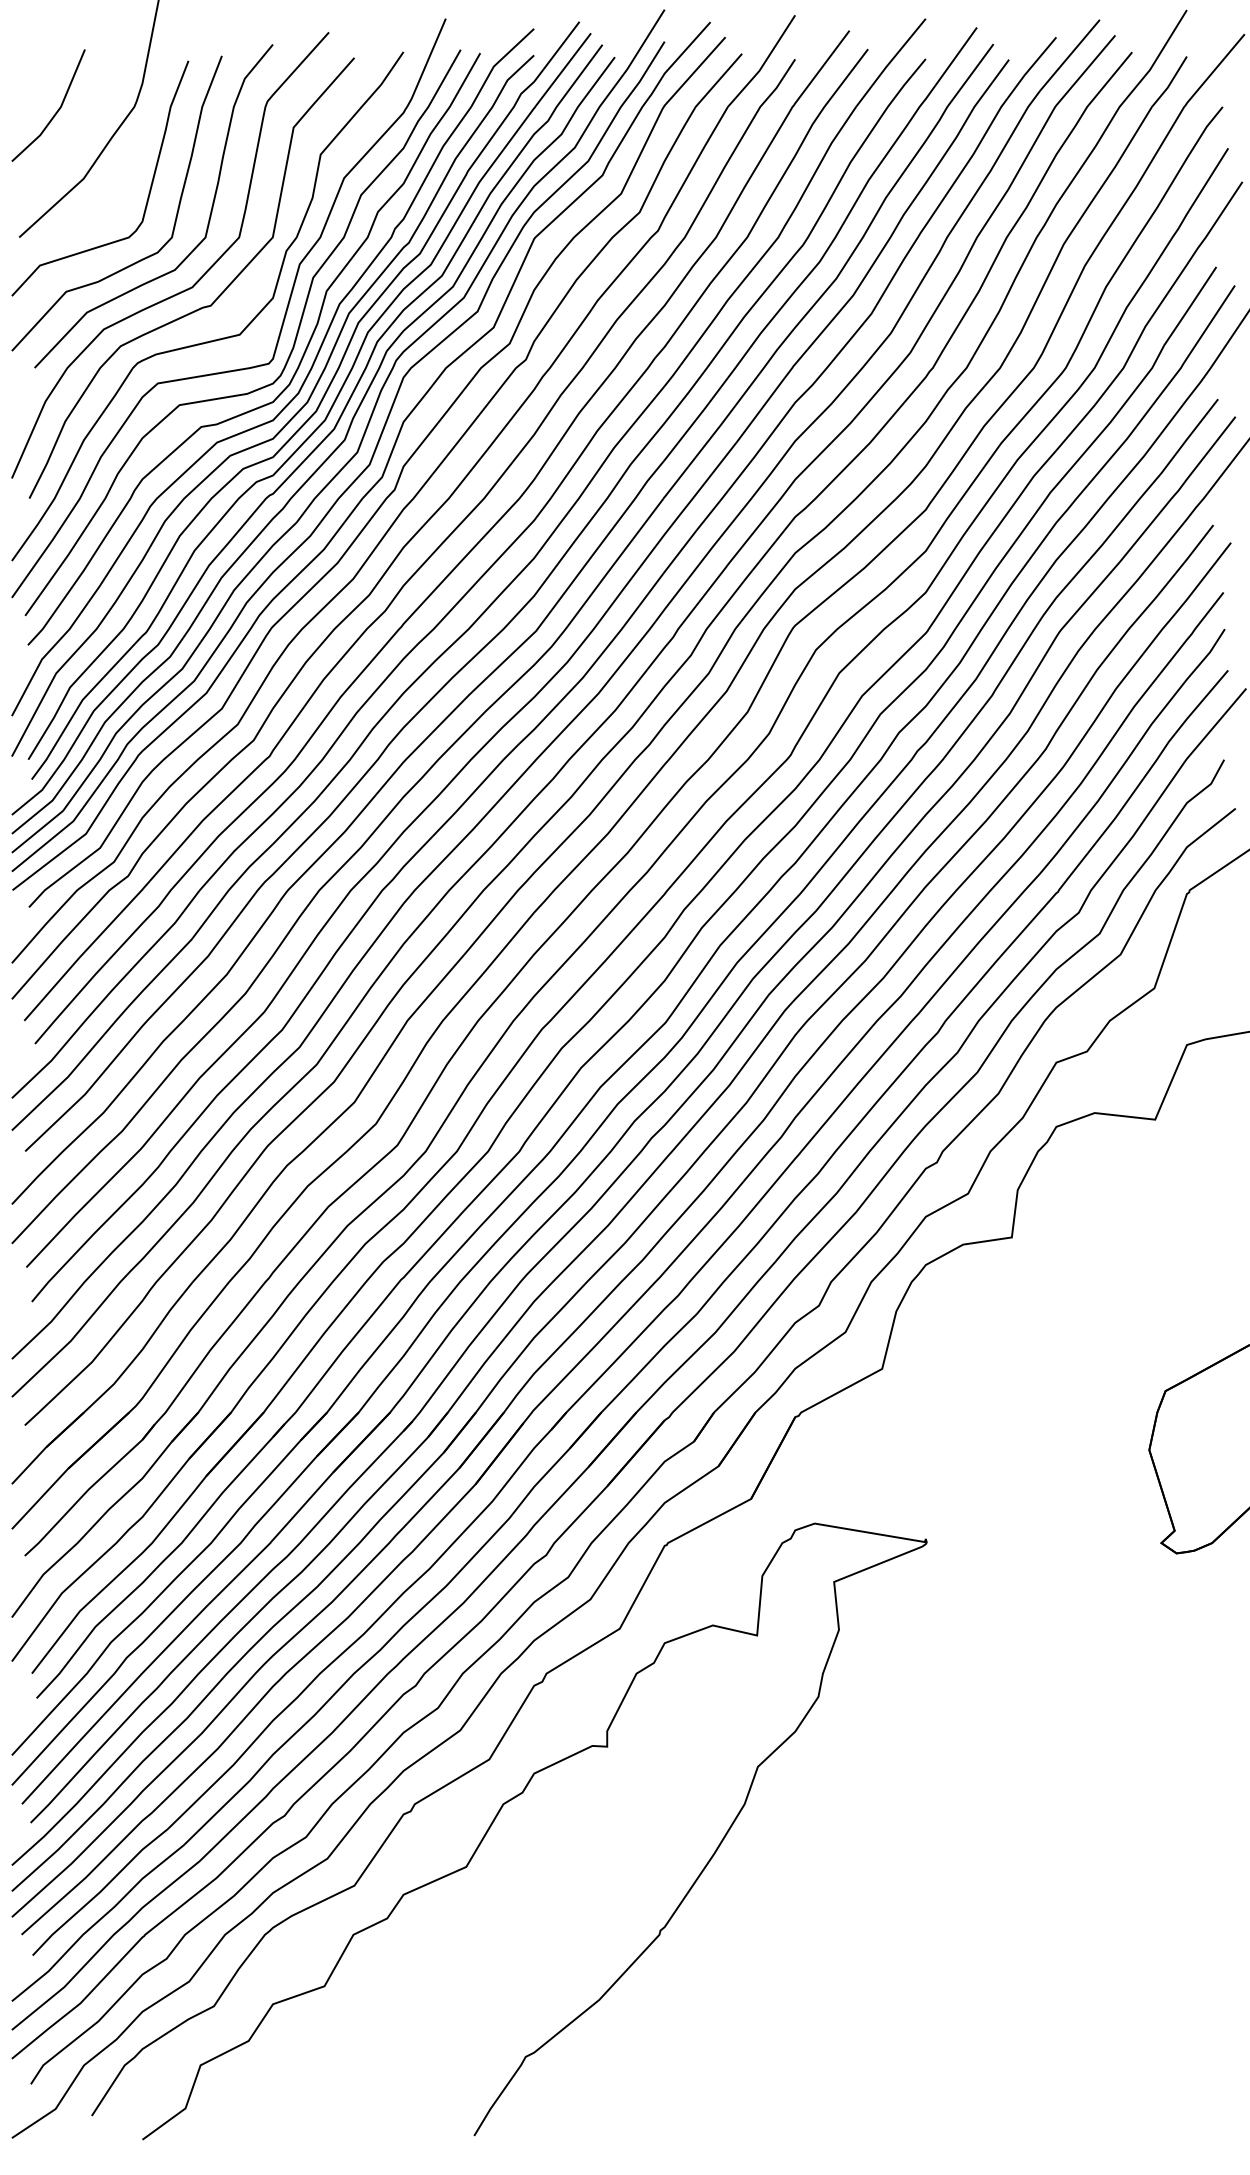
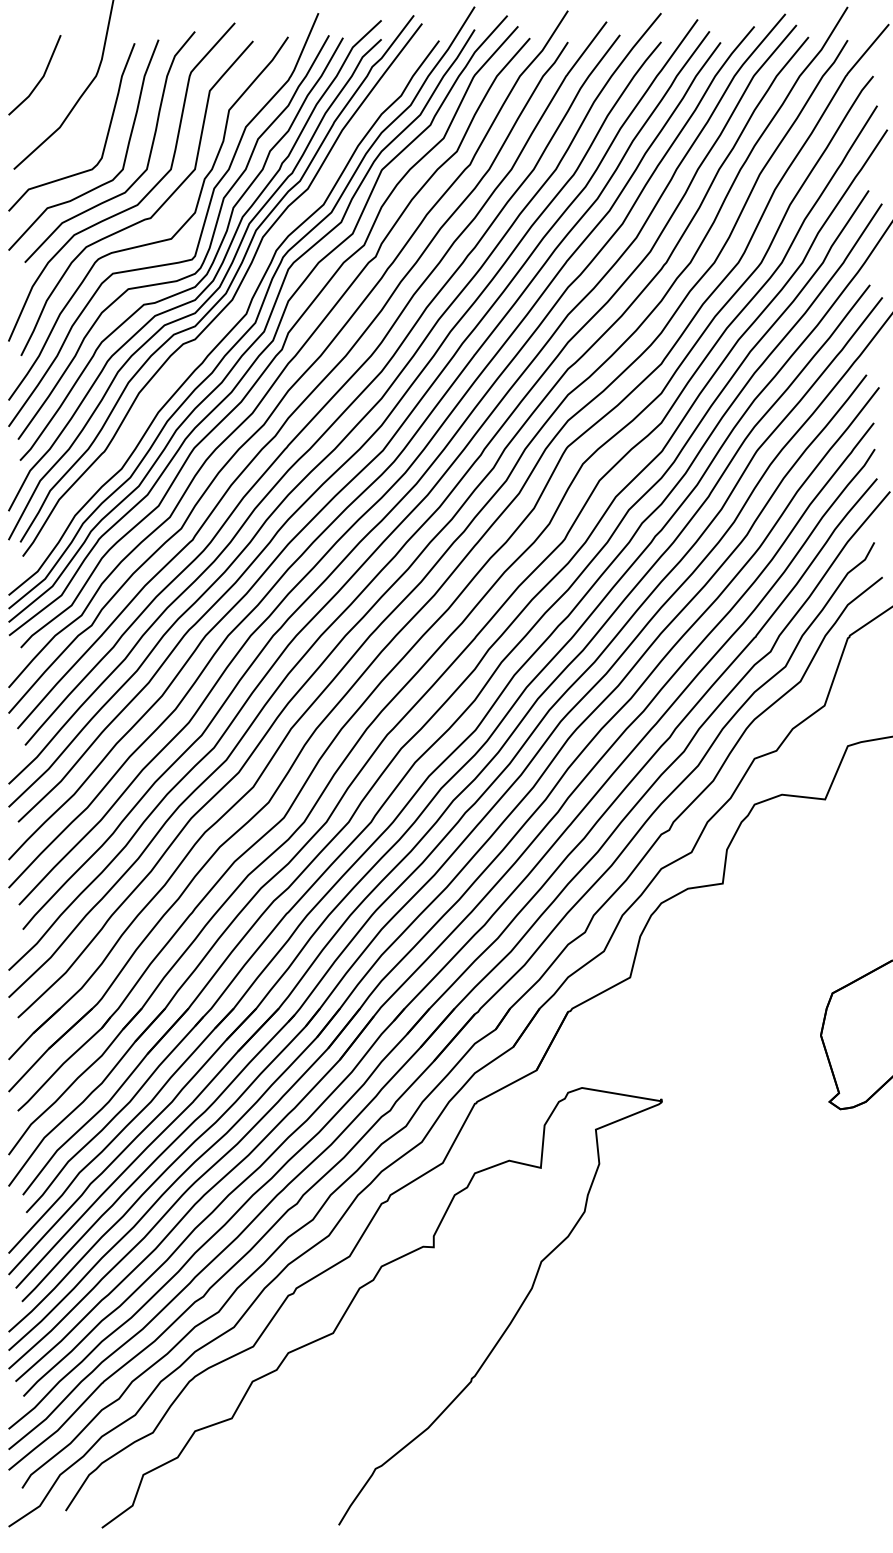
curve: (320, 442) -> (229, 315), removed

